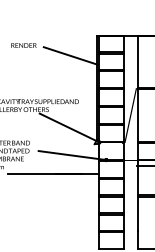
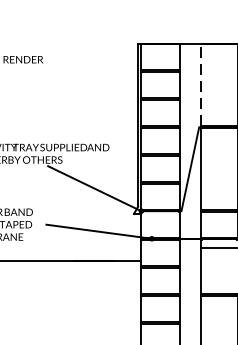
line: (70, 55) -> (96, 75), removed
line: (137, 61) -> (200, 84), solid -> dashed

